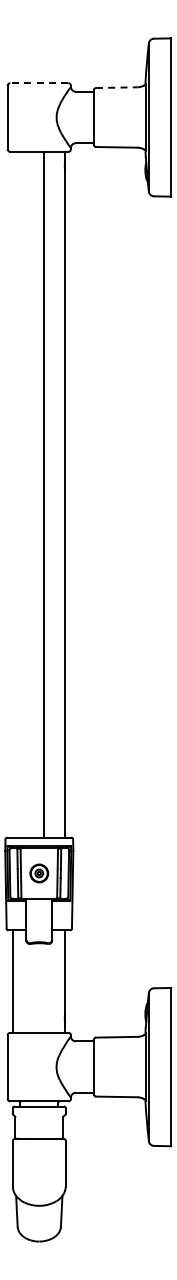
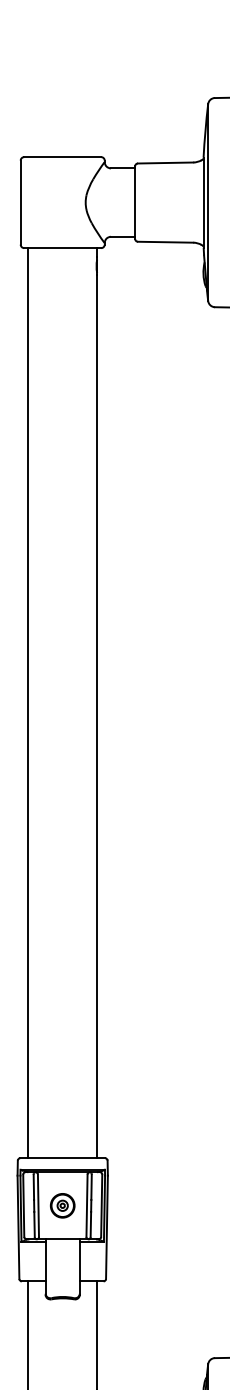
line: (38, 83) -> (61, 157), dashed -> solid
line: (116, 87) -> (165, 162), dashed -> solid
line: (44, 494) -> (28, 702), moved

